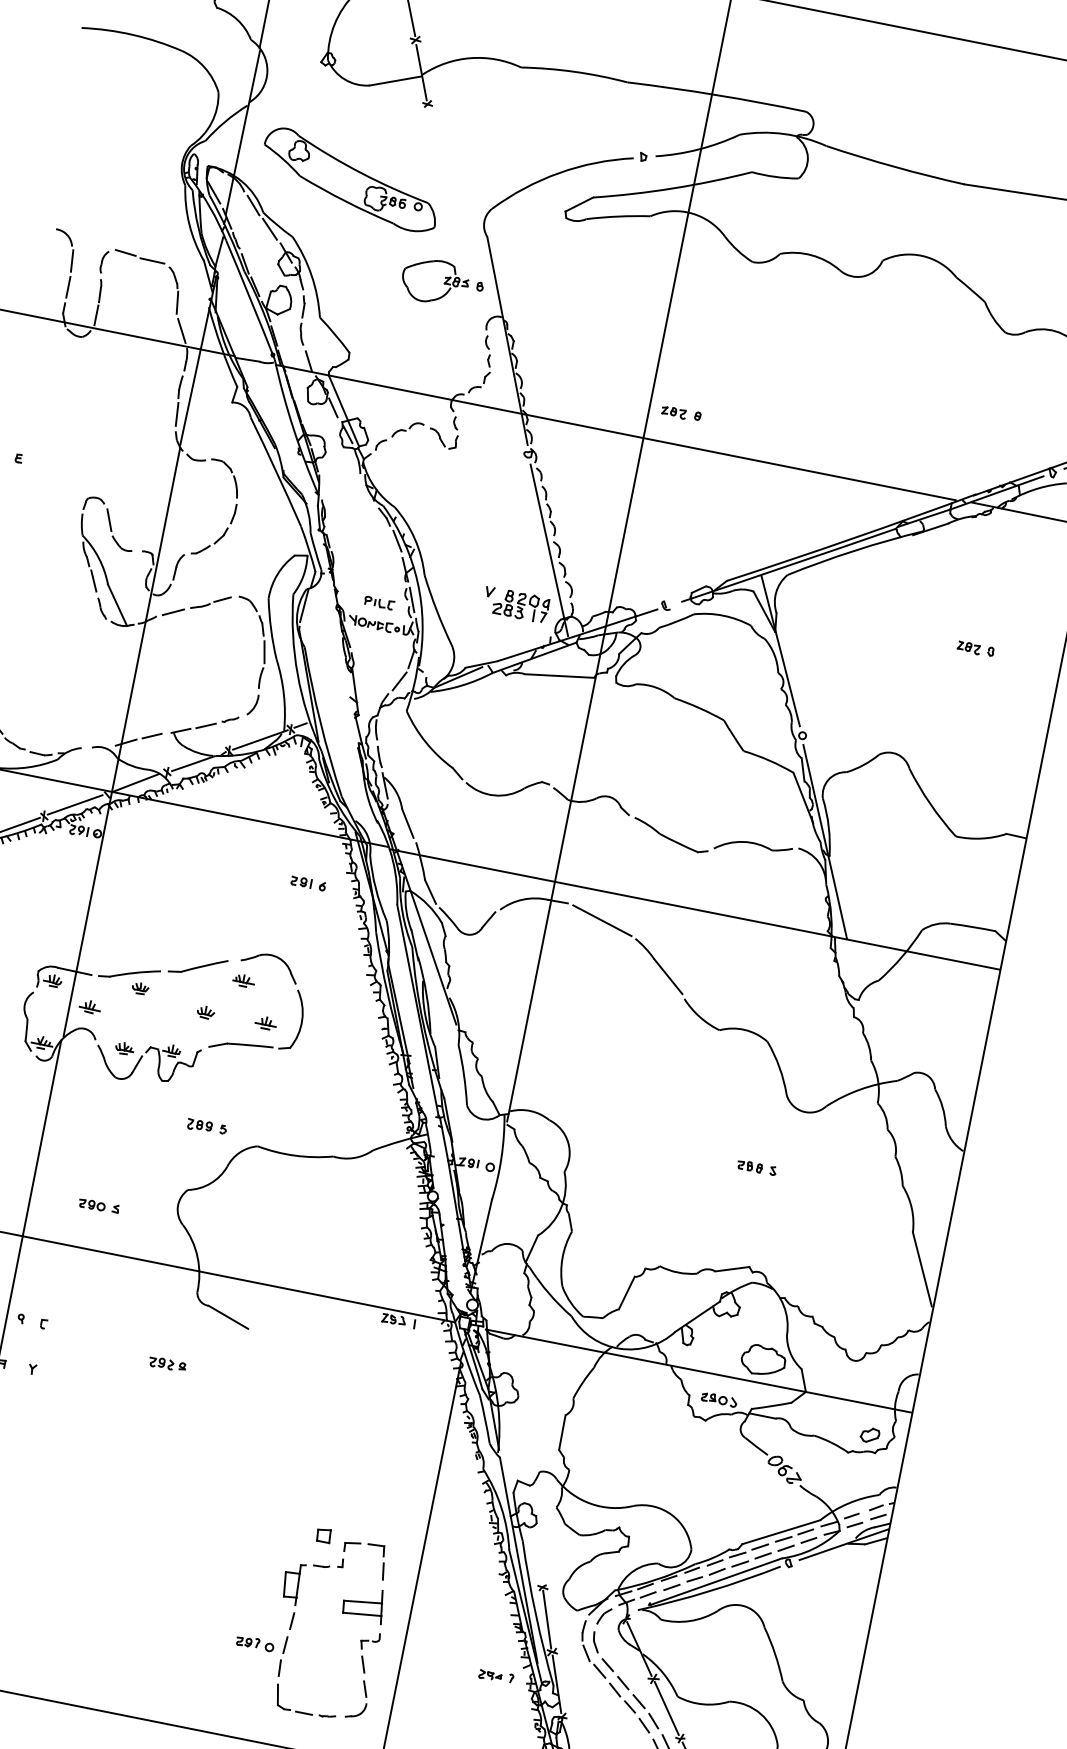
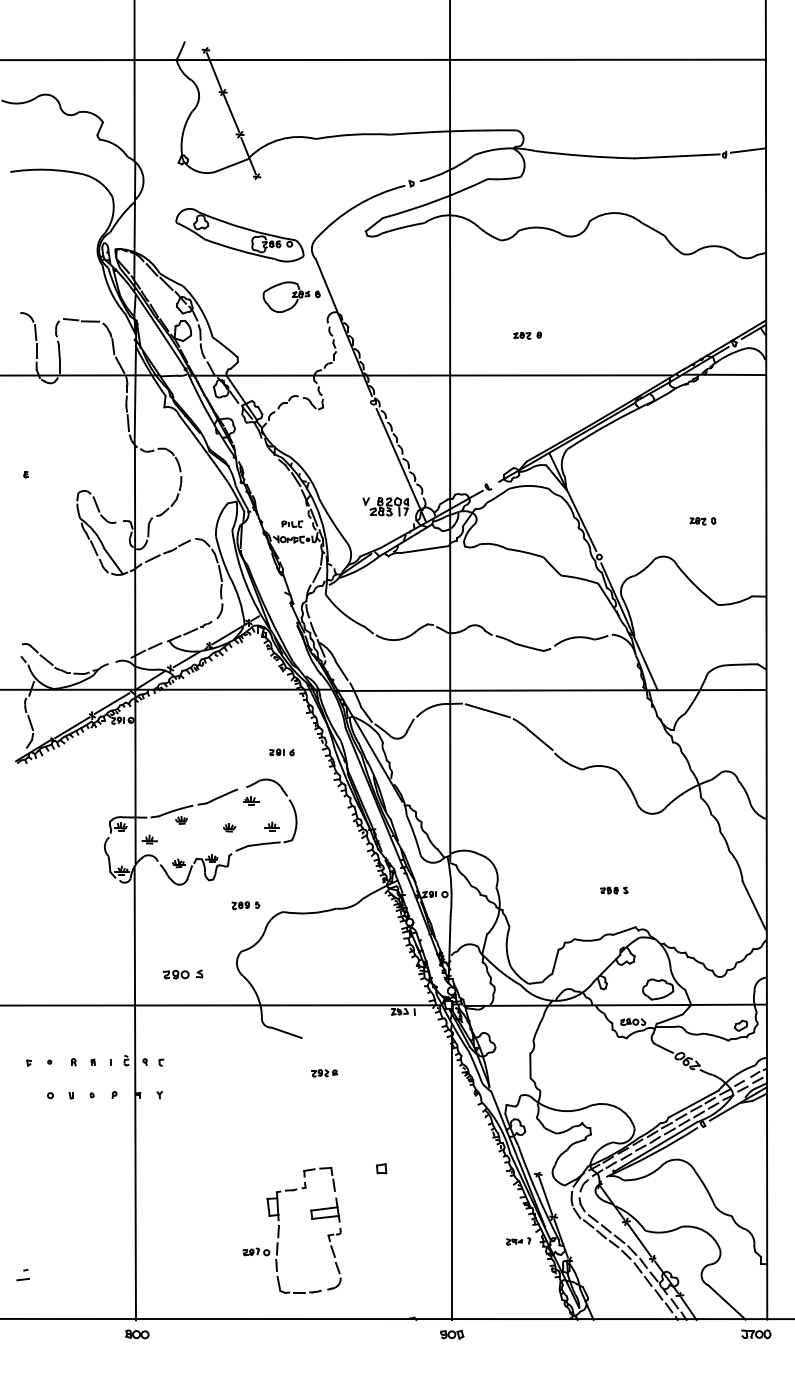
part: (350, 180) -> (239, 235), moved
part: (681, 413) -> (527, 335), moved
part: (975, 649) -> (702, 521), moved
part: (307, 883) -> (281, 752), moved
part: (757, 1167) -> (614, 890), moved
part: (98, 1206) -> (182, 974), size x1.4
part: (167, 1364) -> (324, 1073), moved
part: (293, 1619) -> (279, 1230), moved

